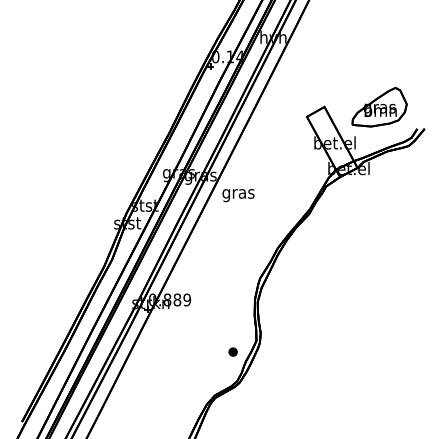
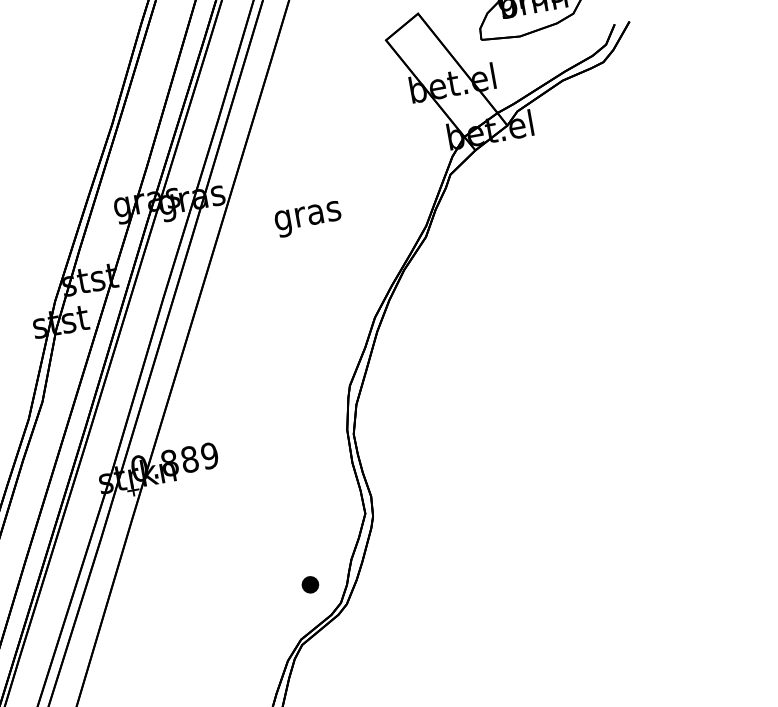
text: (238, 195) -> (308, 219), moved
part: (232, 351) -> (308, 583), moved

